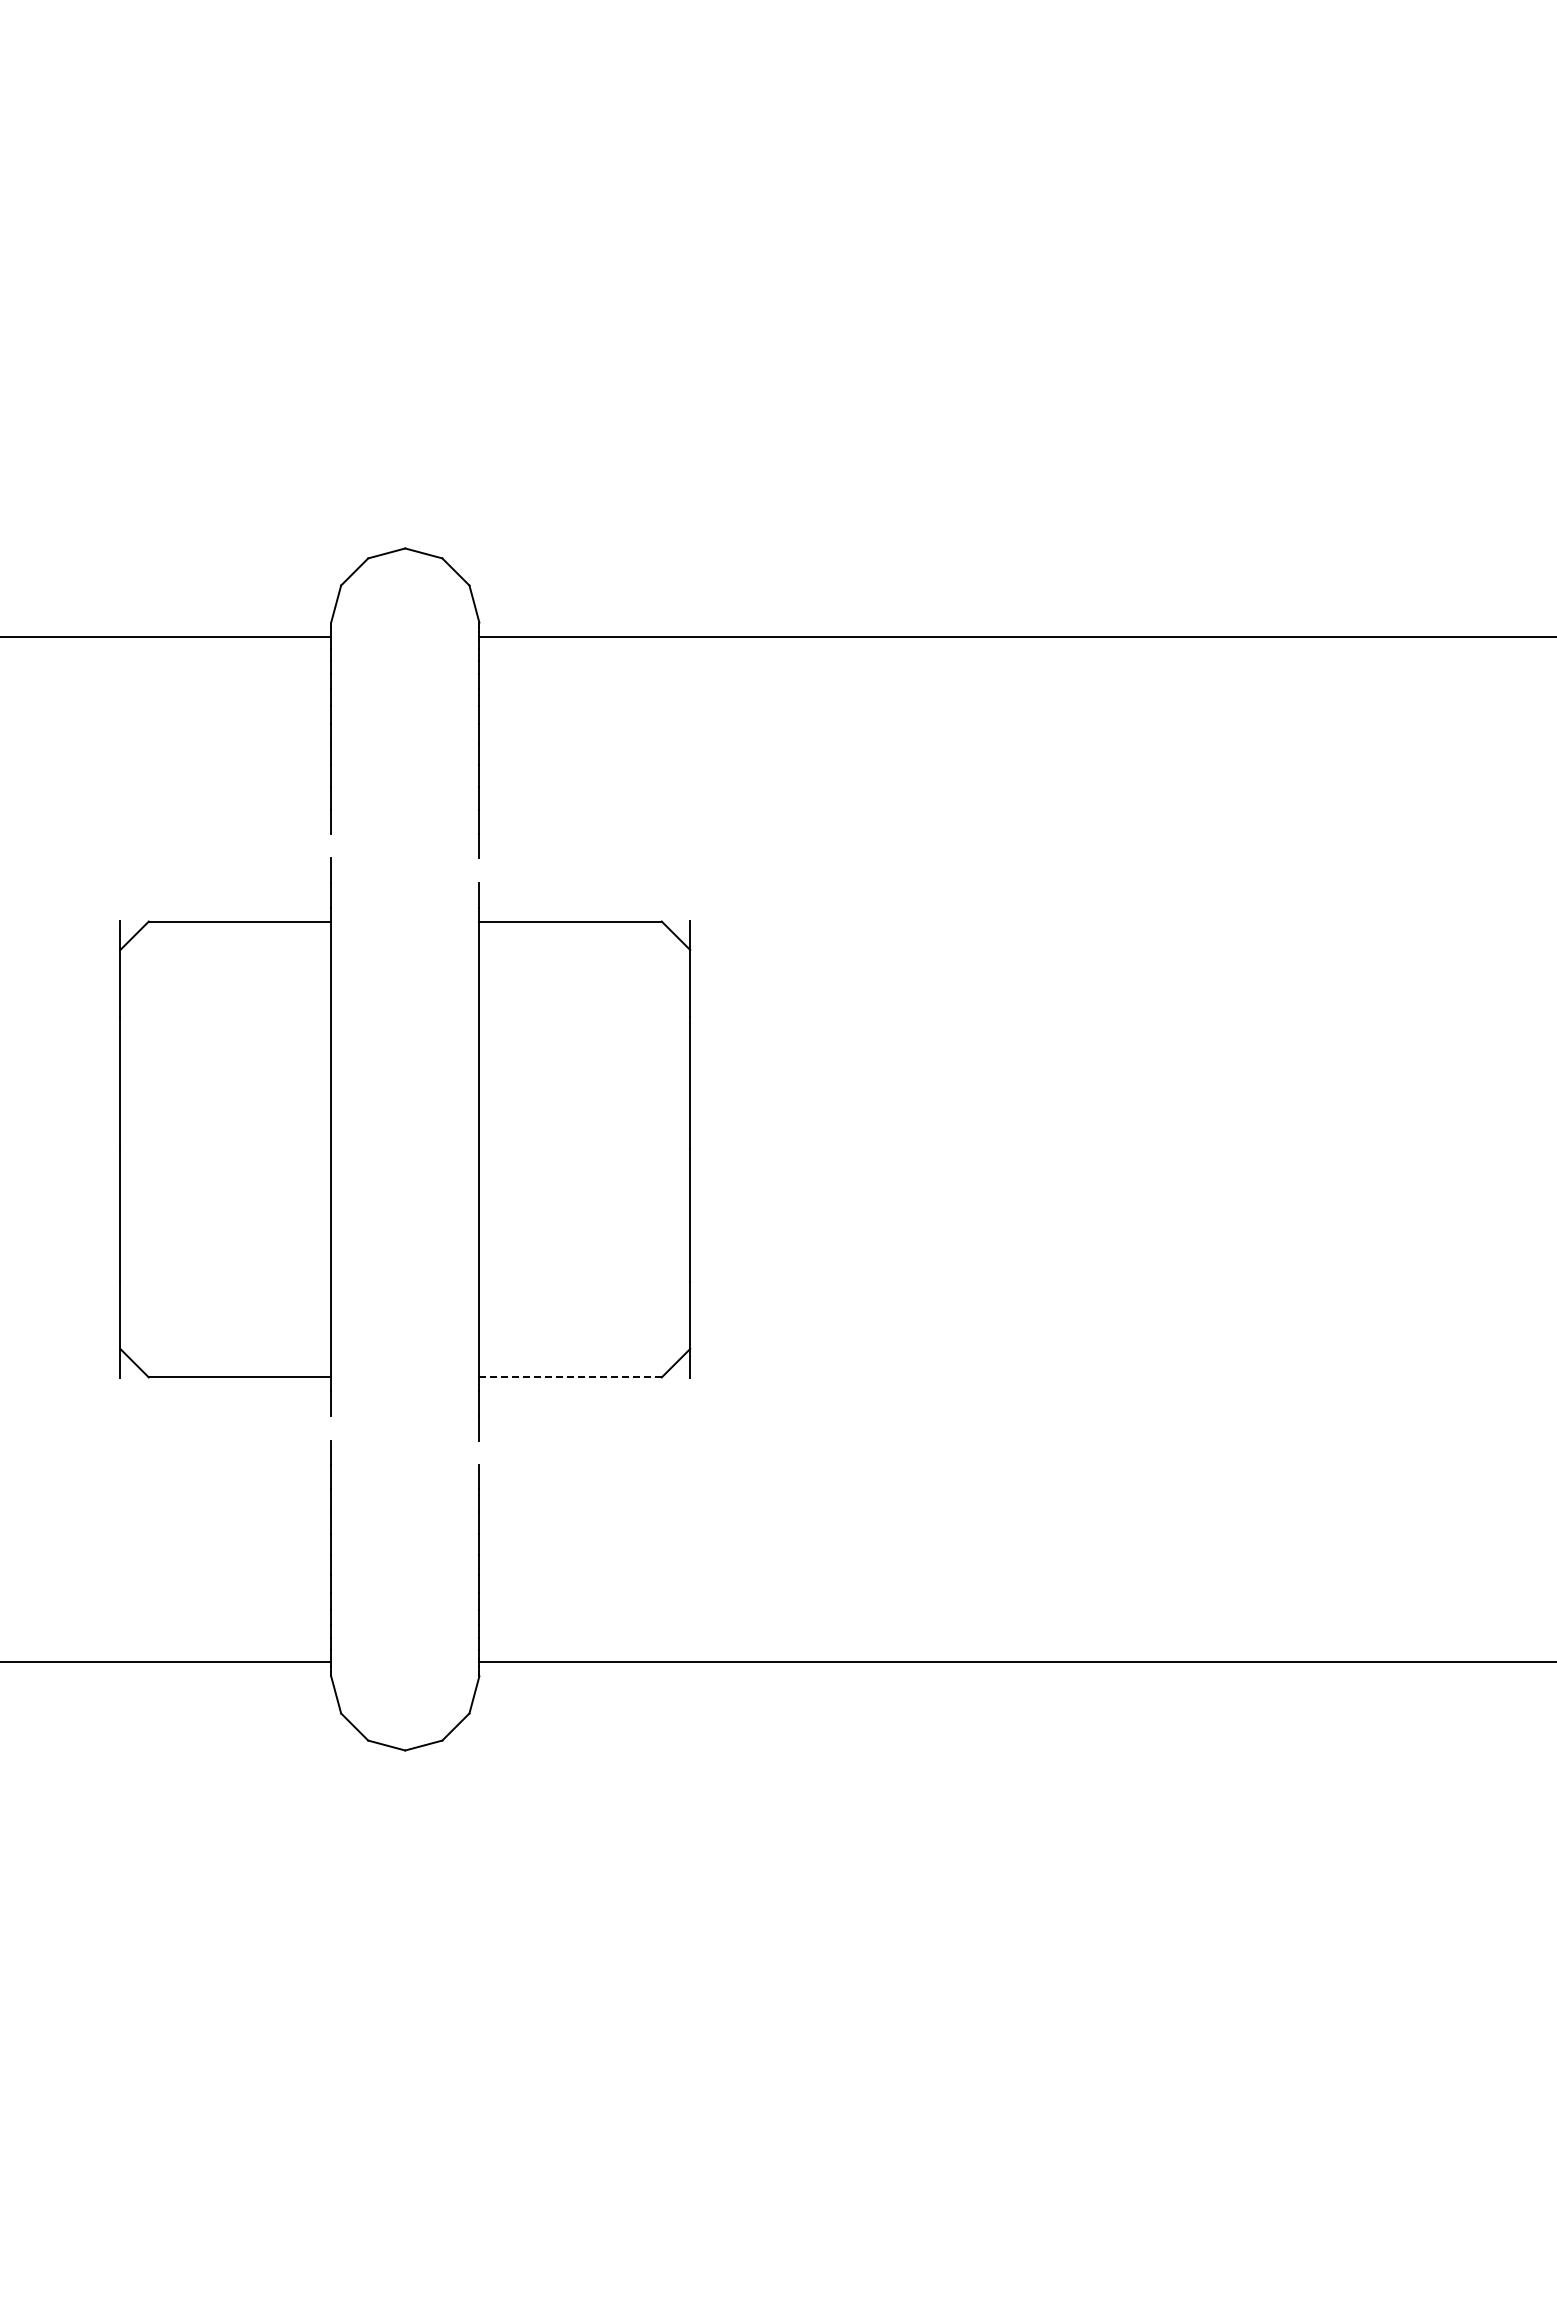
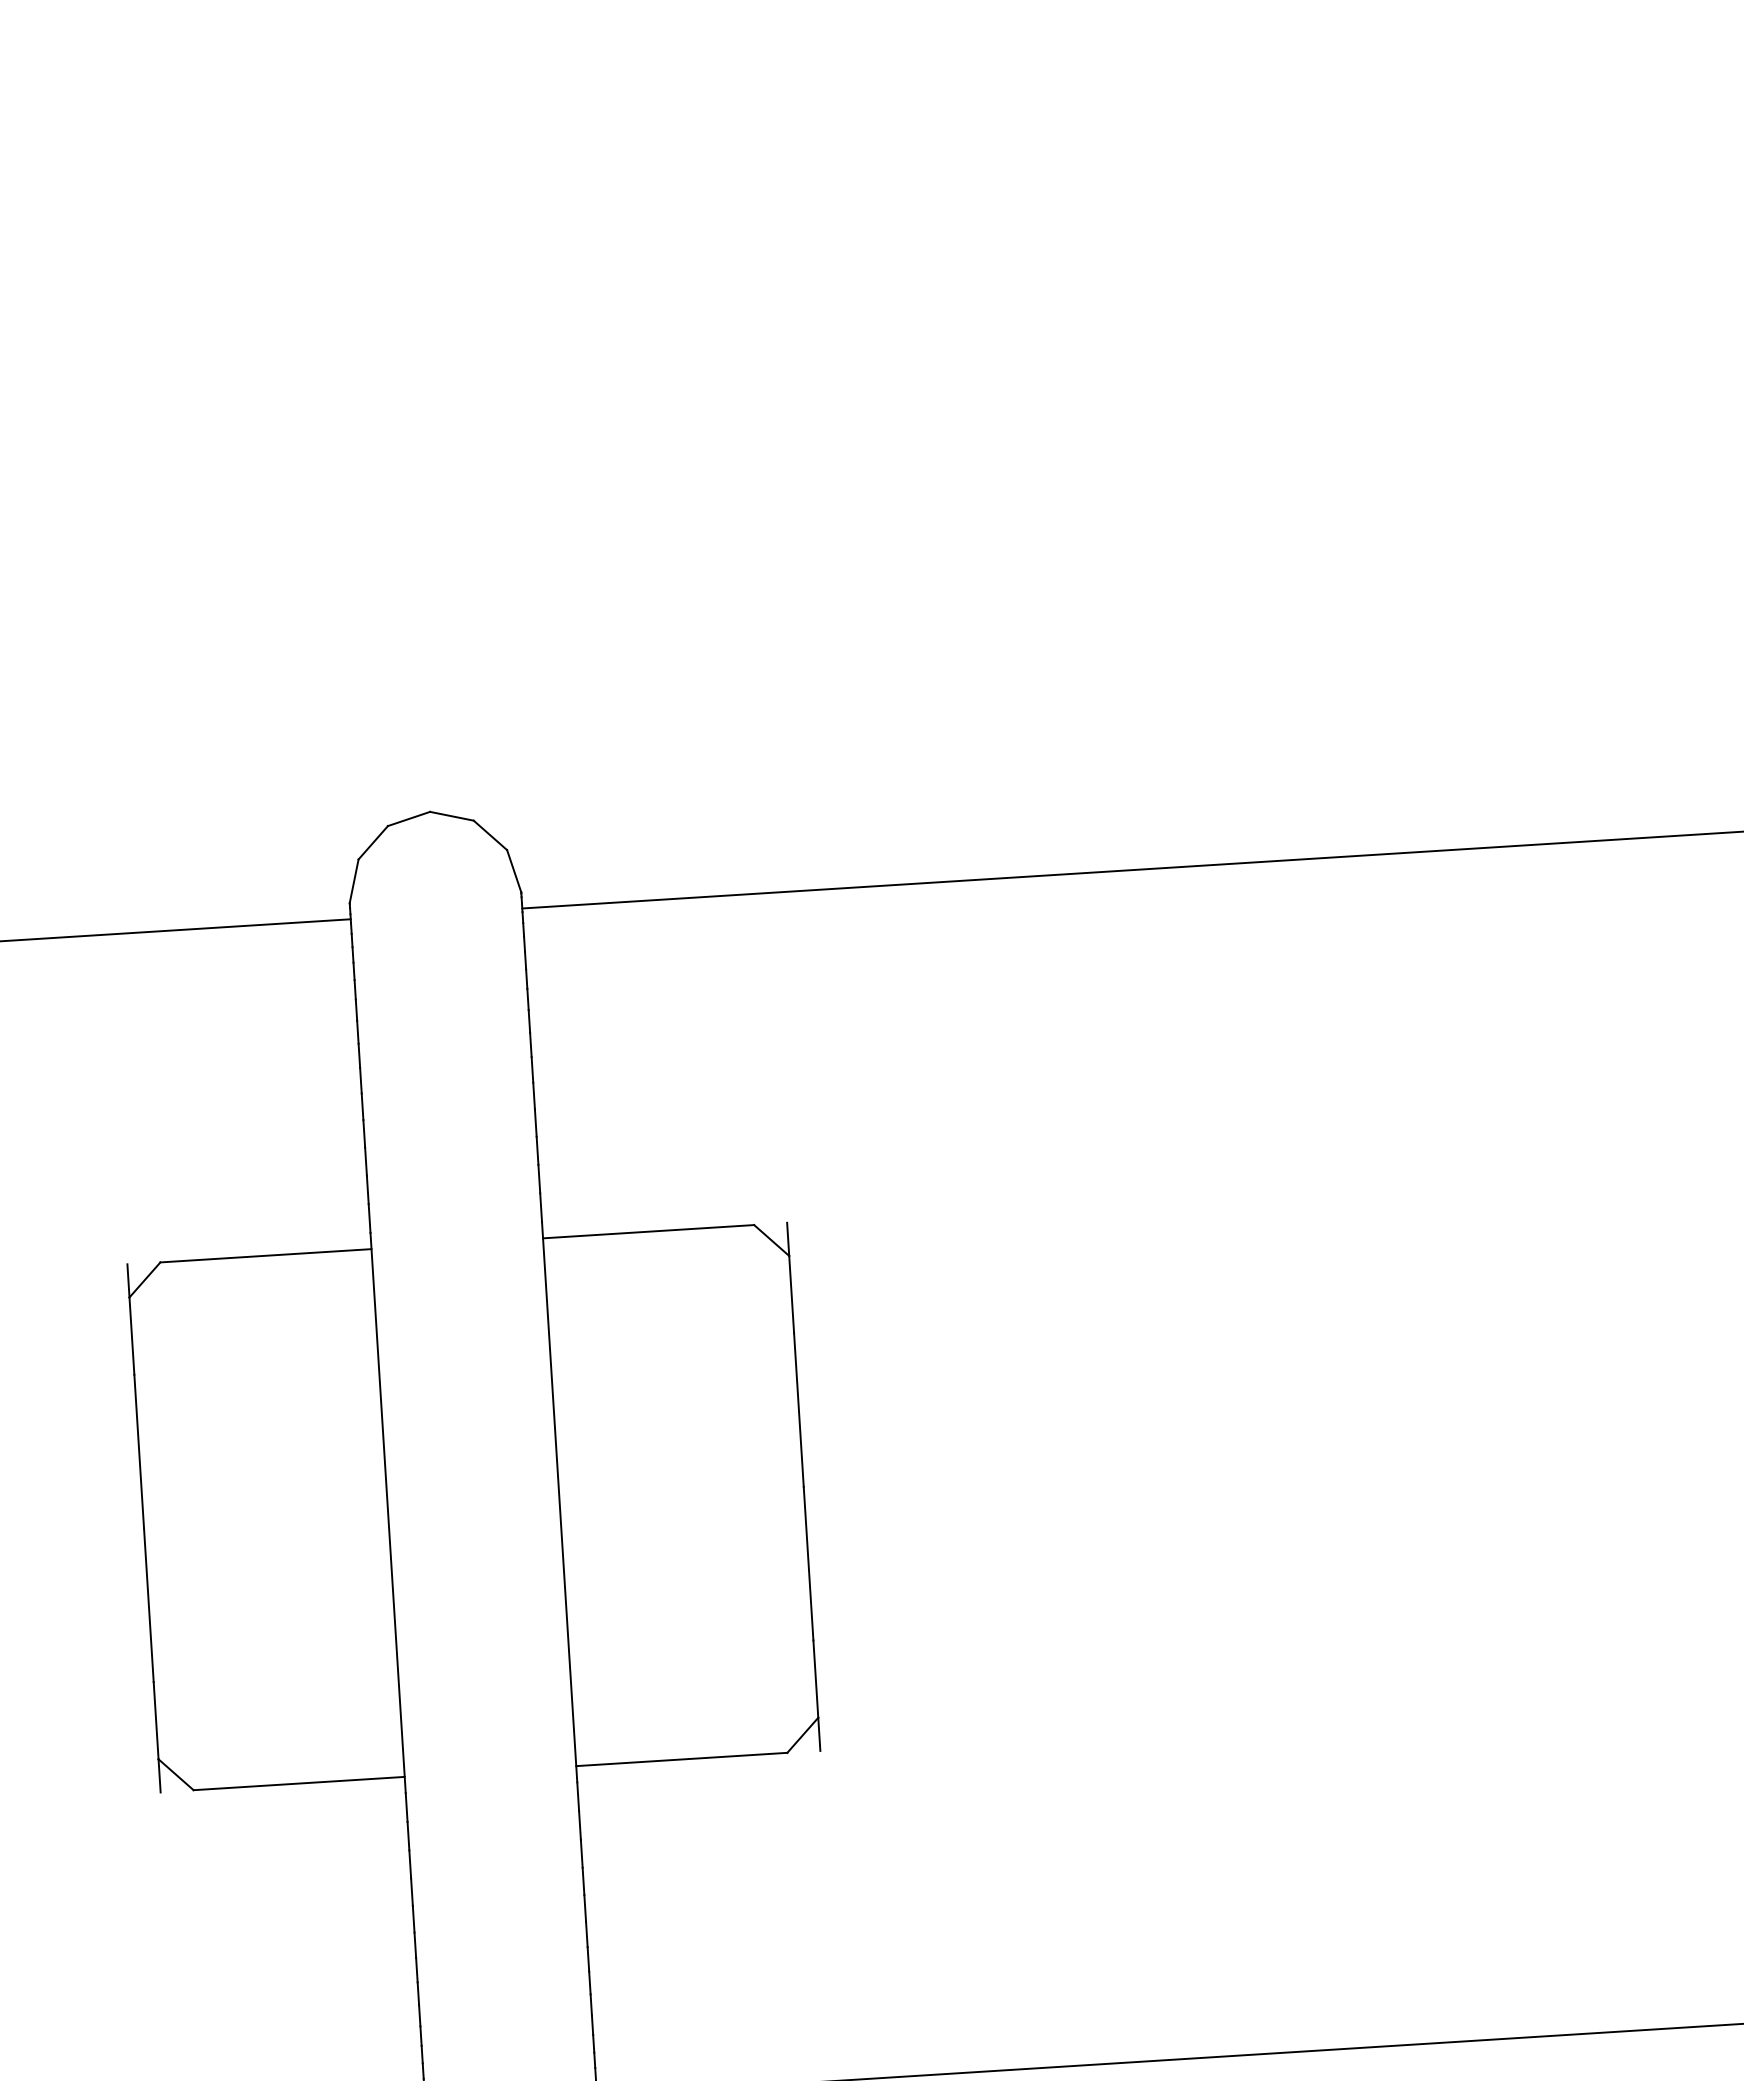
line: (331, 845) -> (366, 1161), added
line: (479, 870) -> (539, 1179), added
line: (571, 1377) -> (682, 1759), dashed -> solid
line: (331, 1428) -> (408, 1835), added
line: (479, 1452) -> (581, 1852), added

